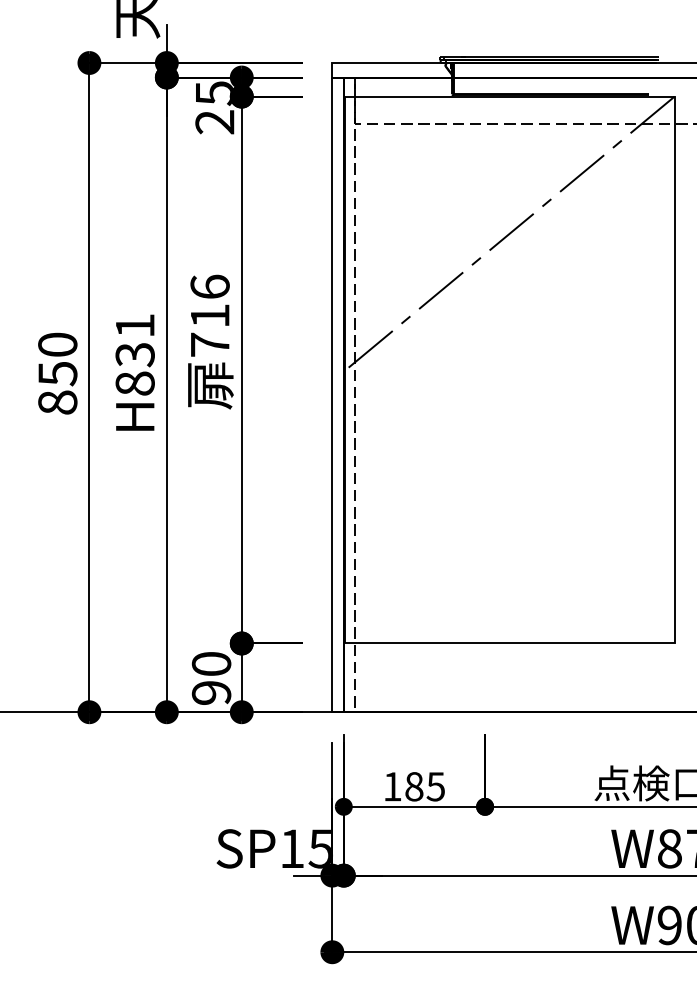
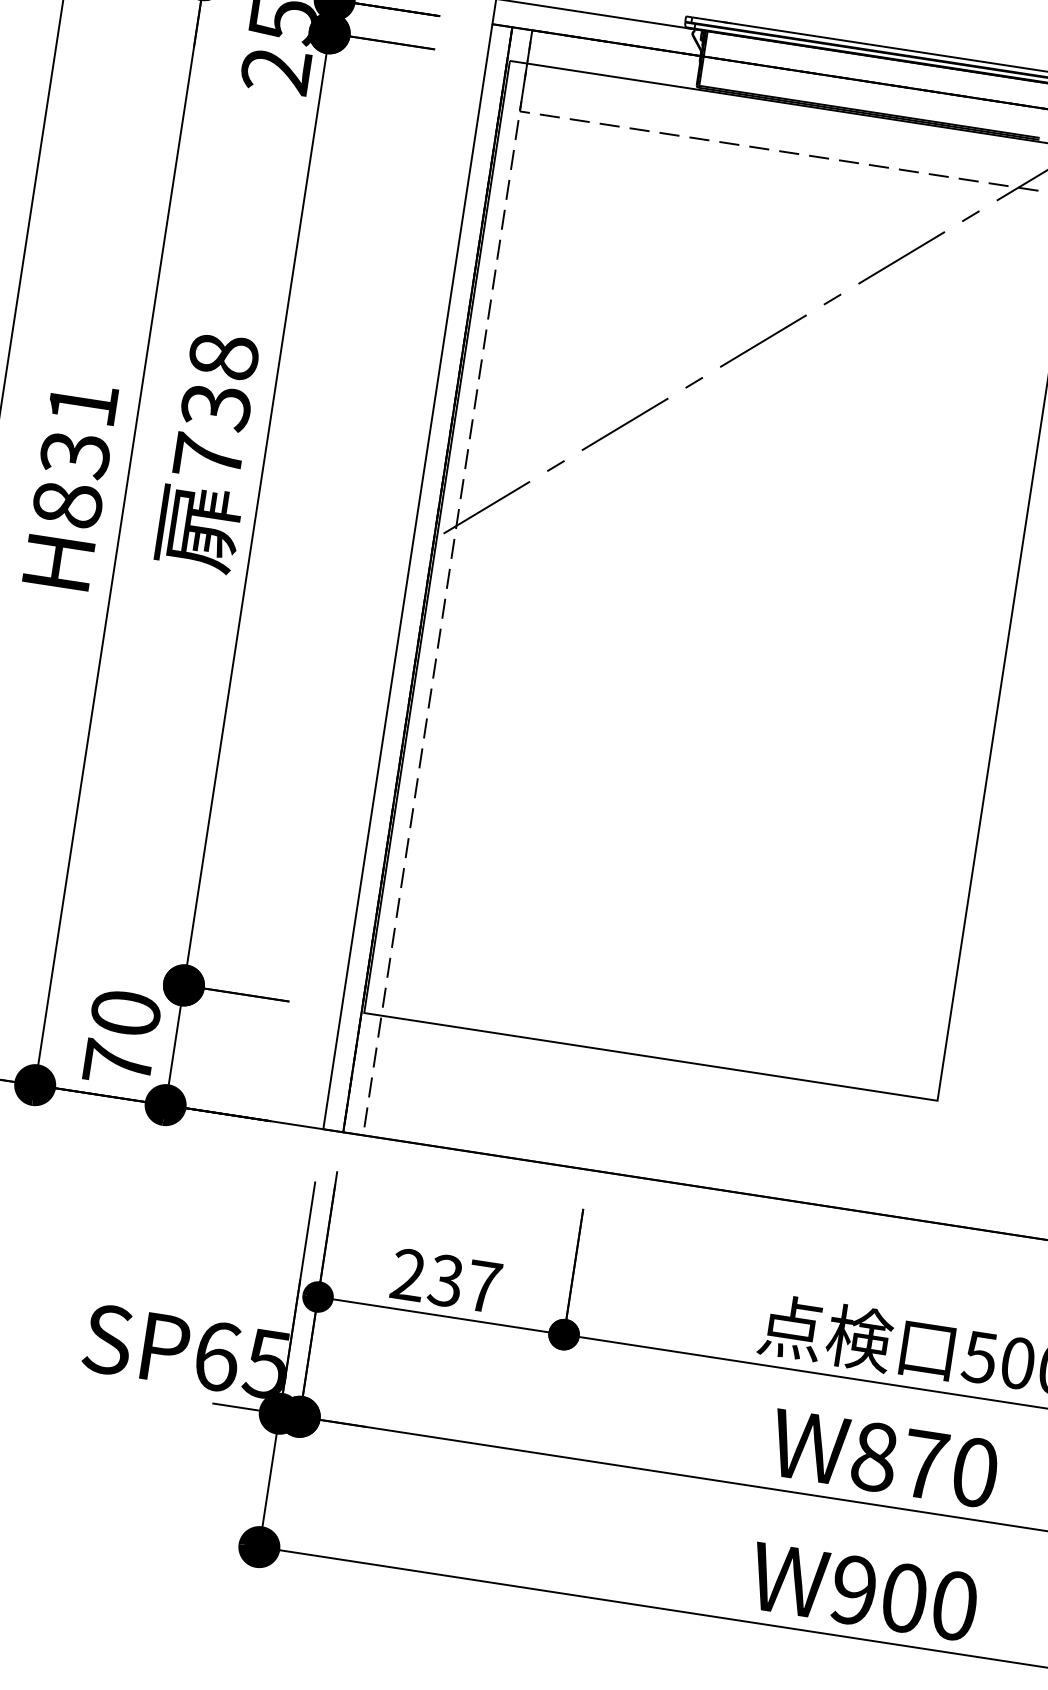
text: (209, 301) -> (218, 381), 716 -> 738
text: (211, 692) -> (118, 1062), 90 -> 70
text: (414, 786) -> (446, 1280), 185 -> 237
text: (292, 848) -> (217, 1355), SP15 -> SP65

